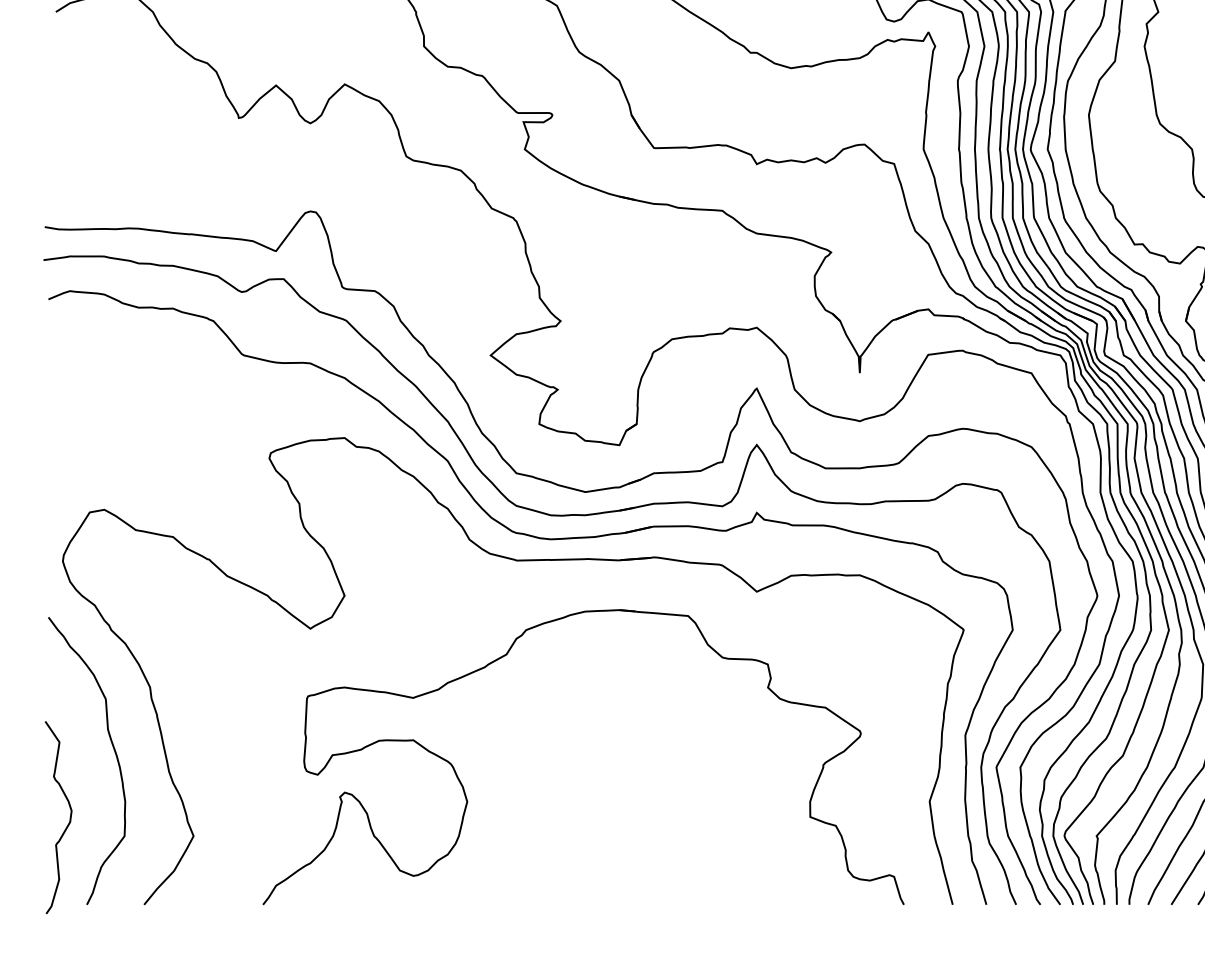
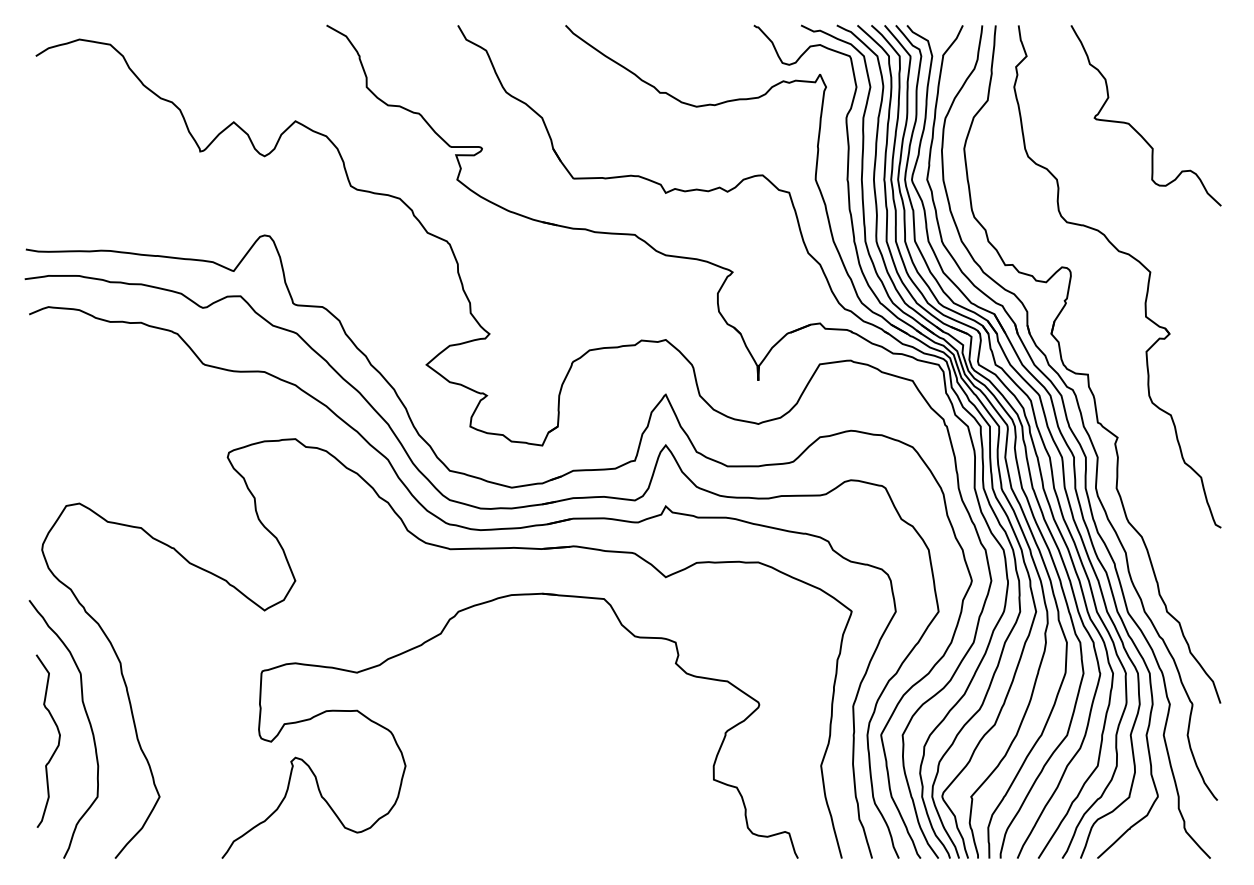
curve: (68, 821) -> (57, 744), moved

